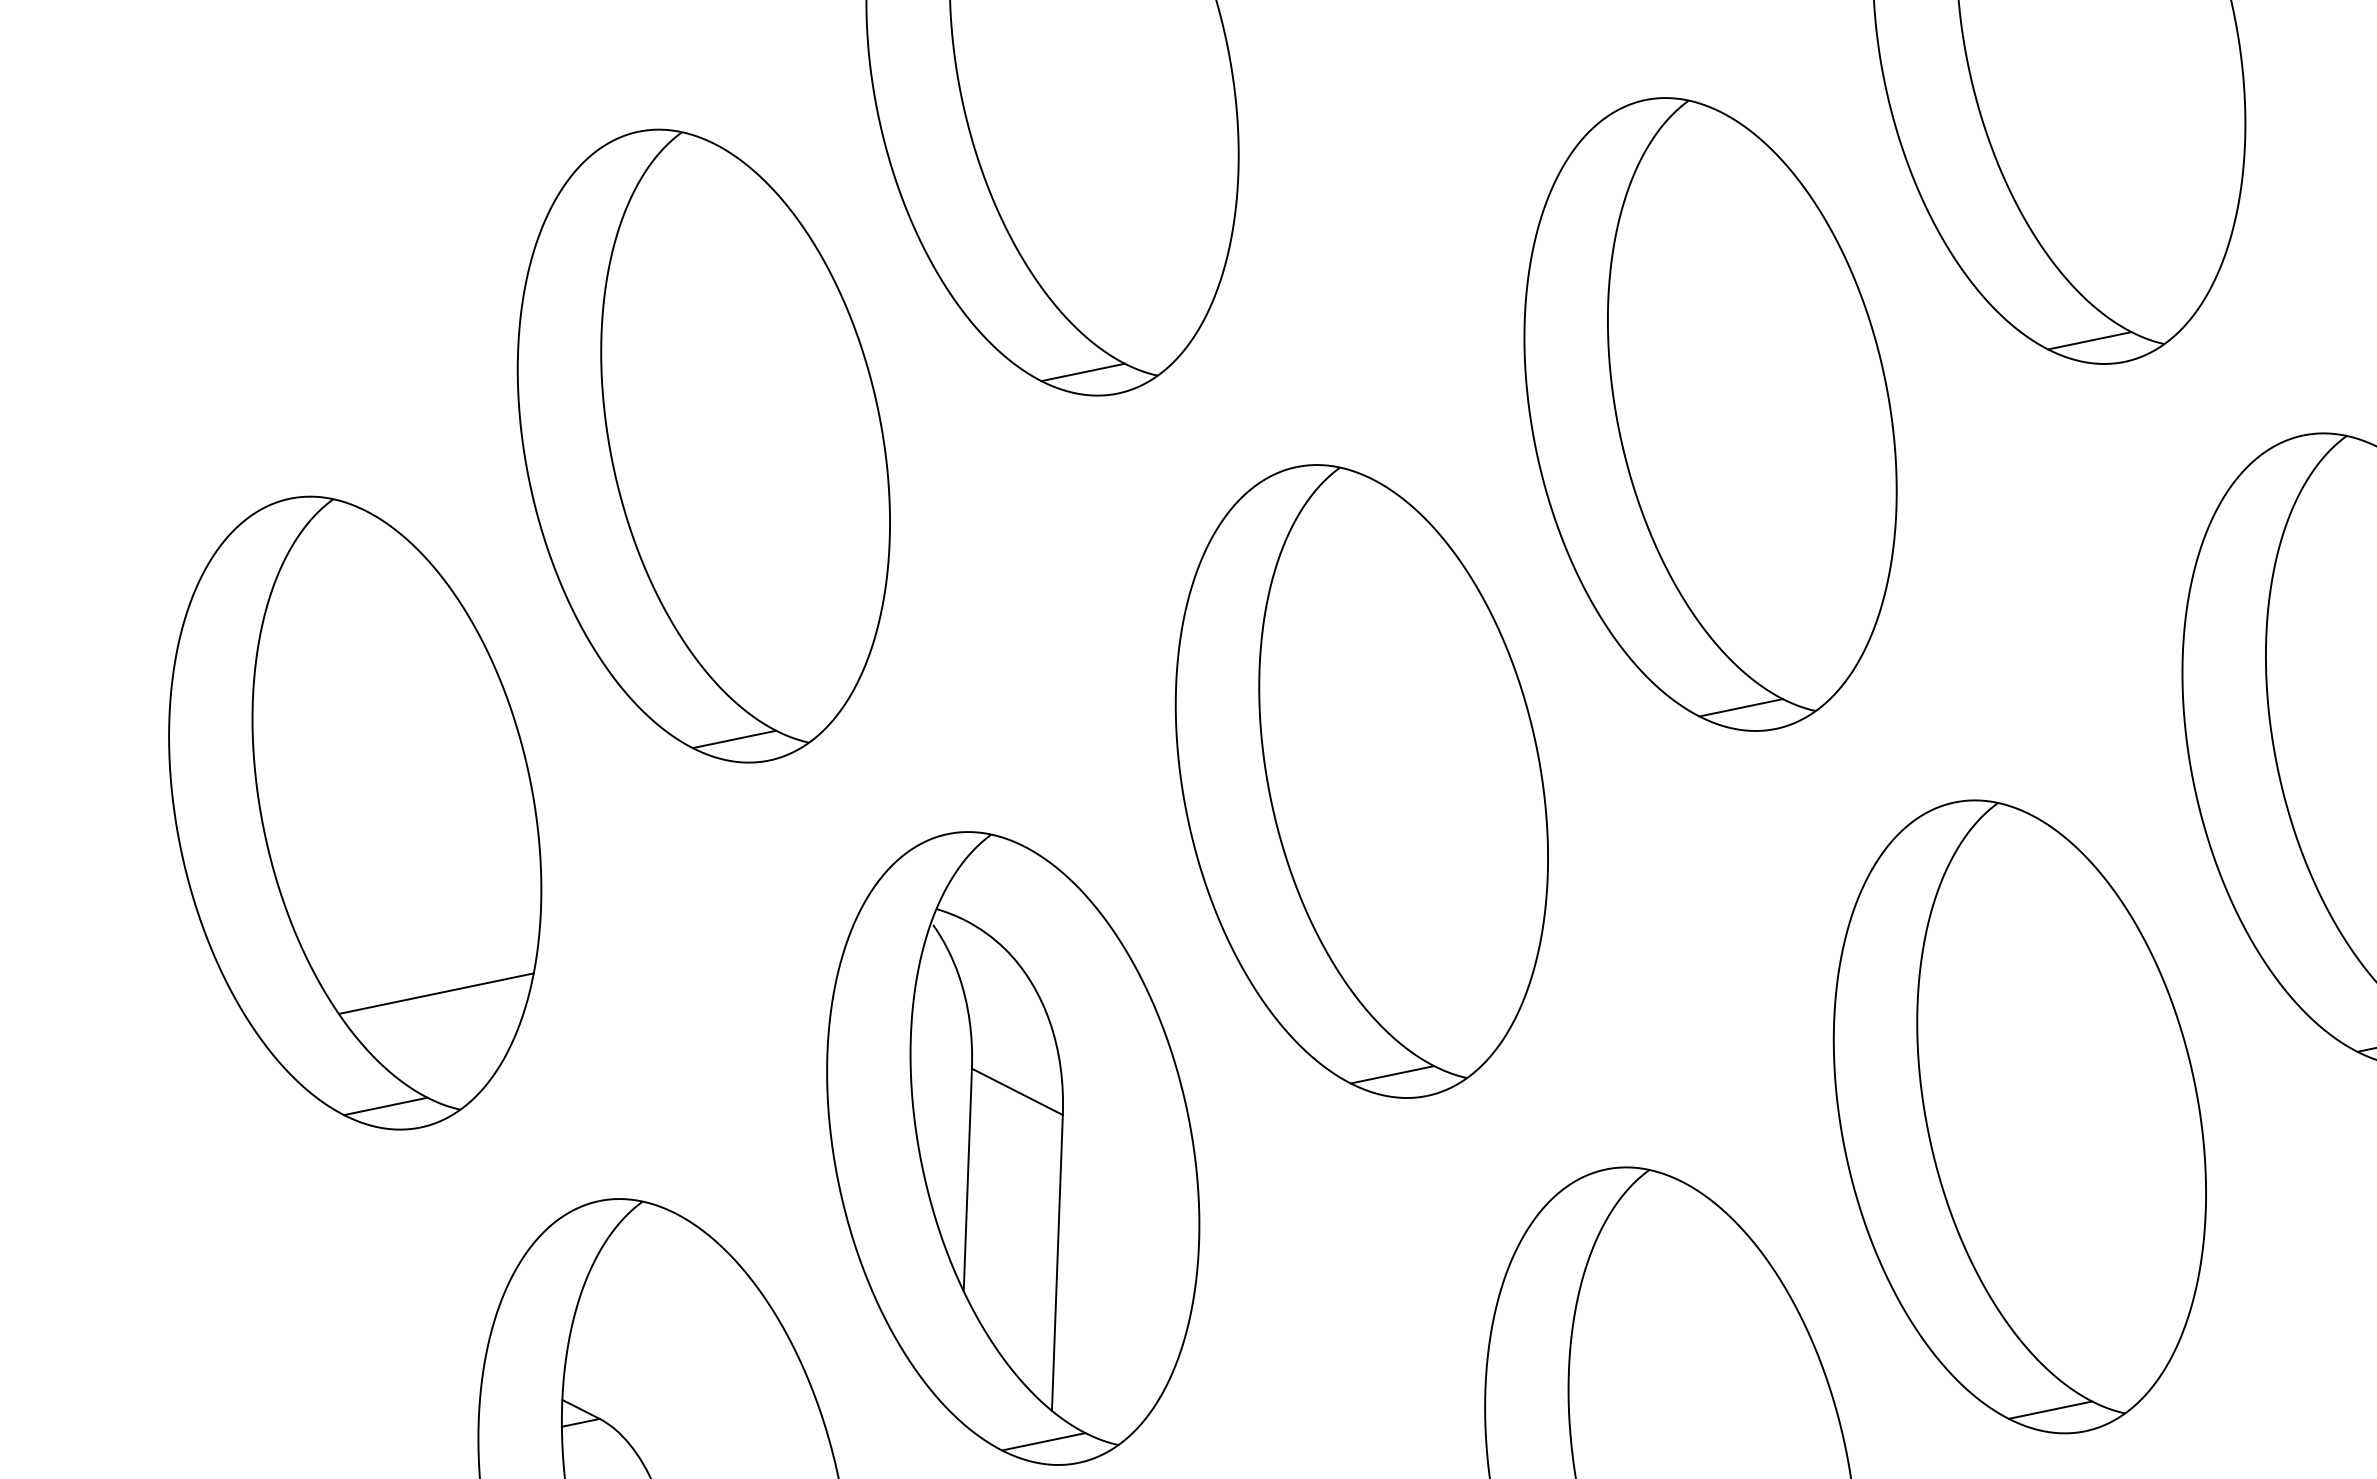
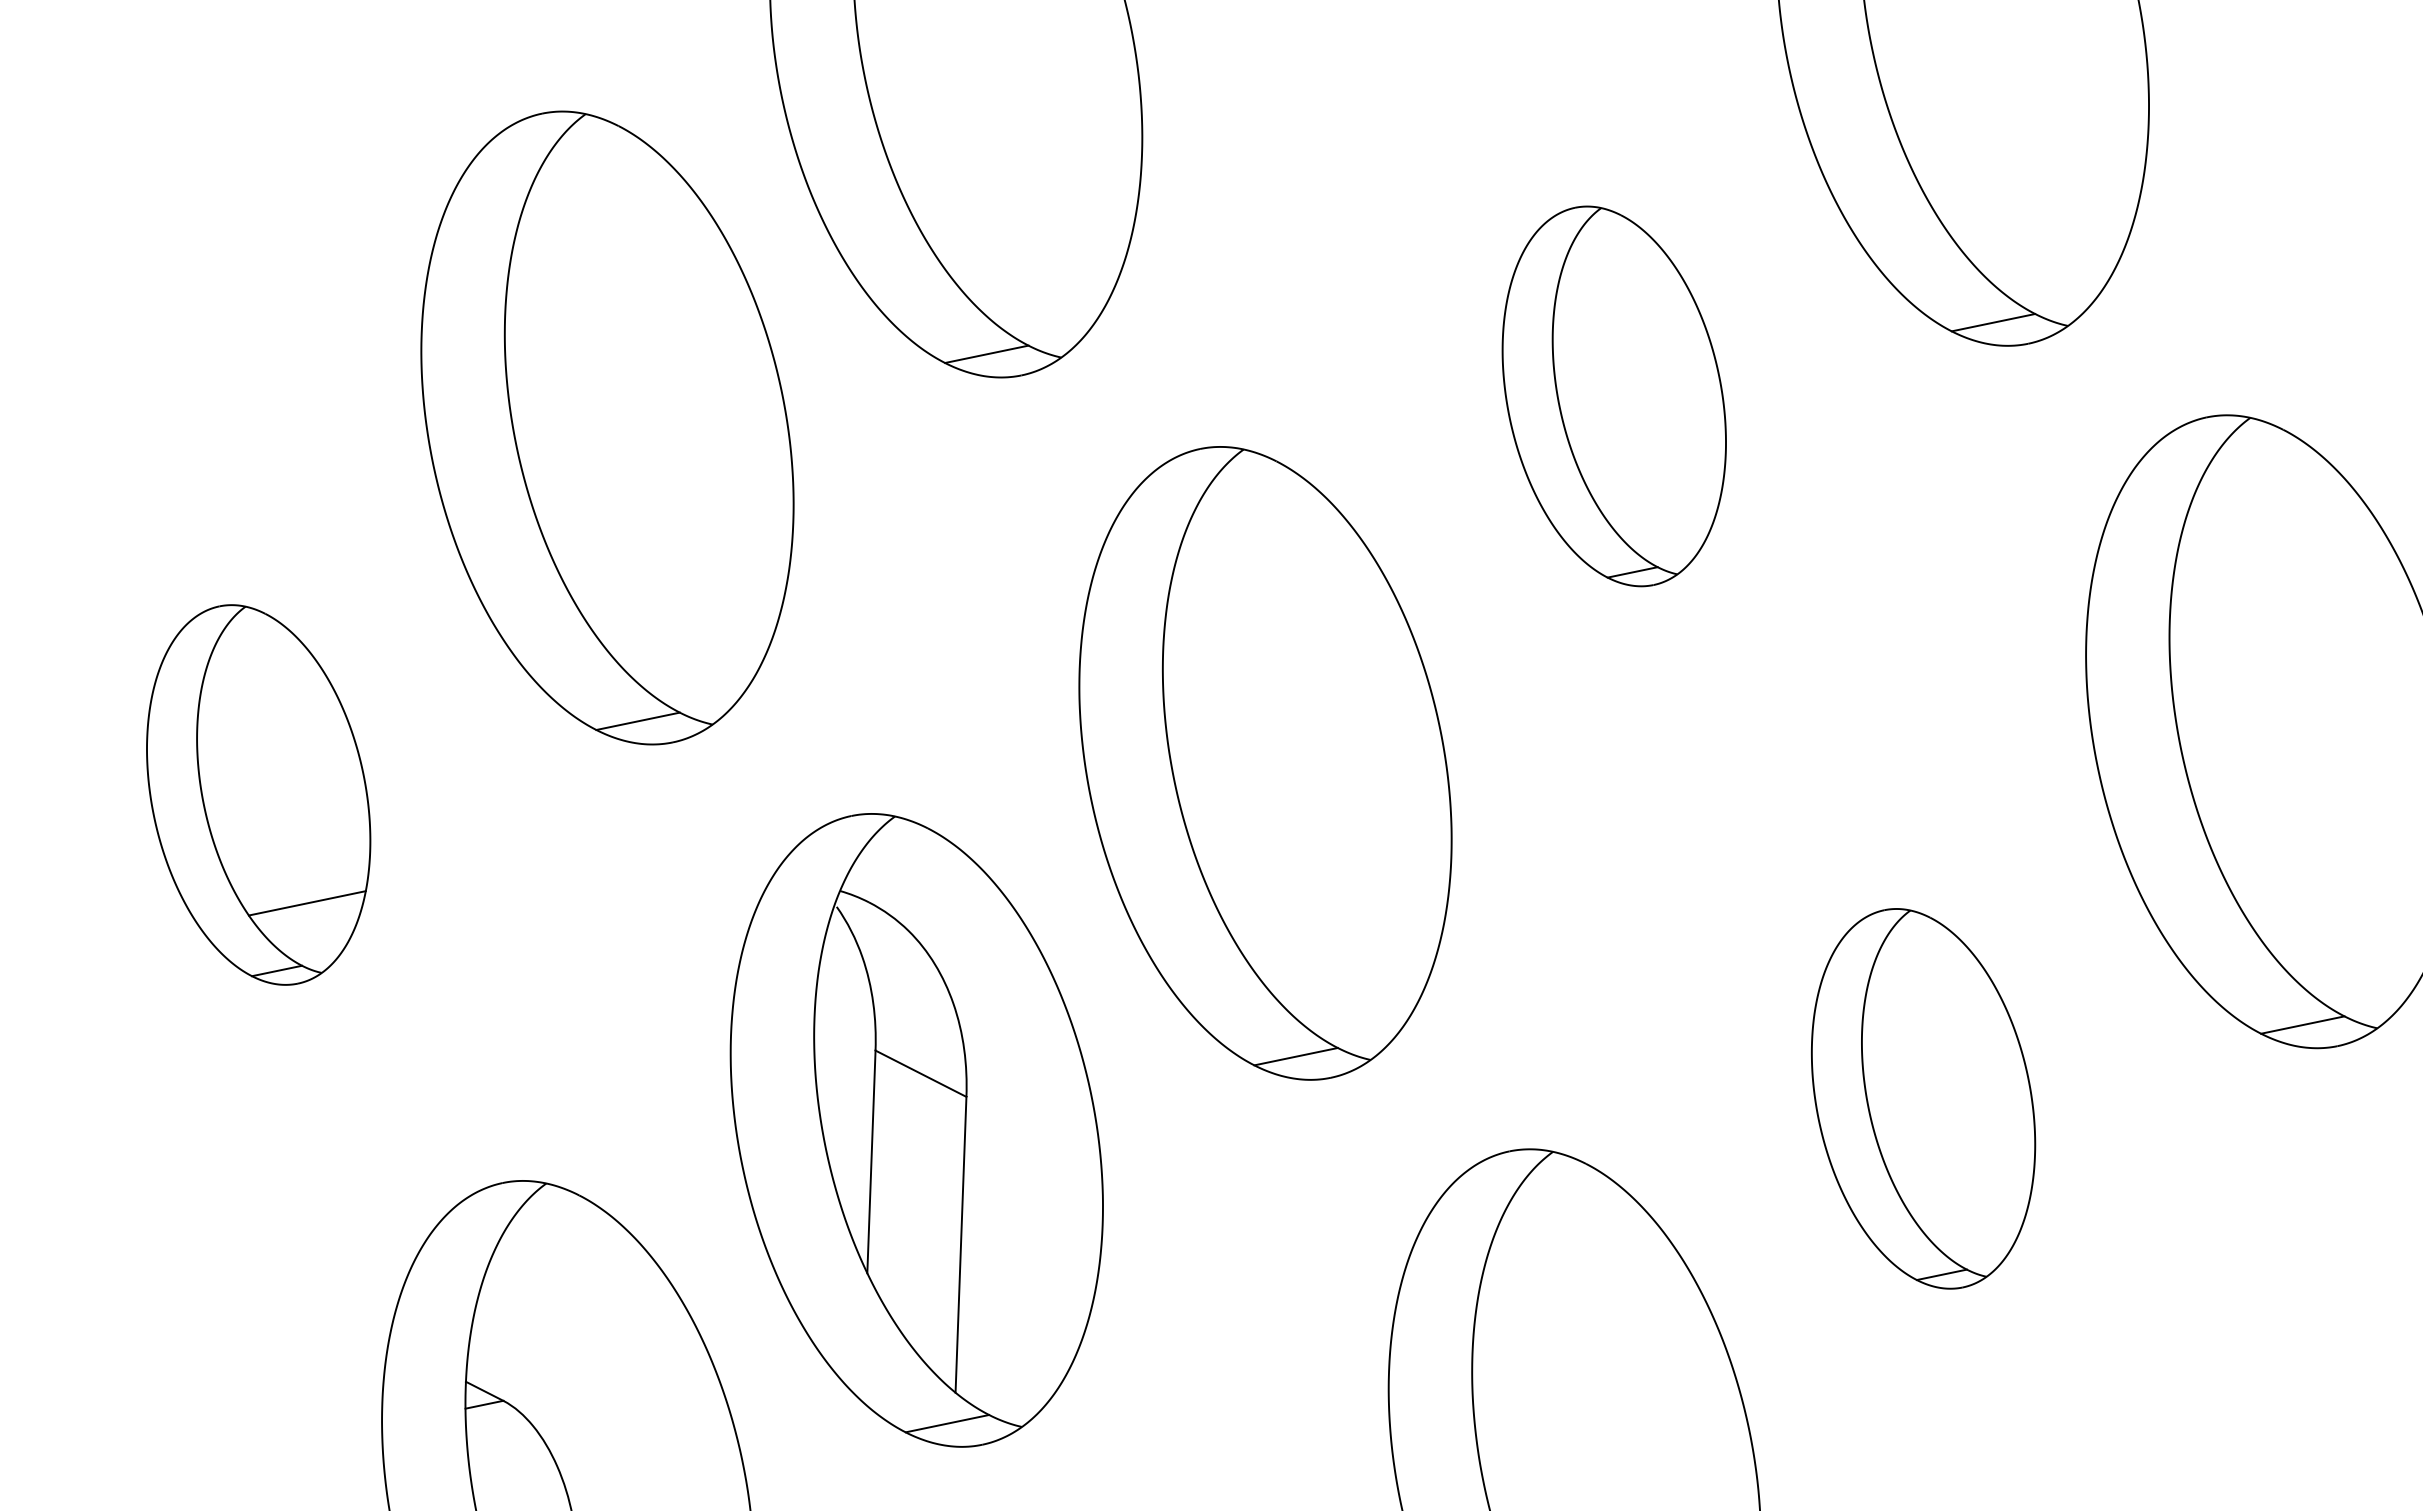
part: (1710, 414) -> (1614, 396), size x0.6
part: (354, 812) -> (258, 794), size x0.6
part: (2019, 1116) -> (1923, 1098), size x0.6

